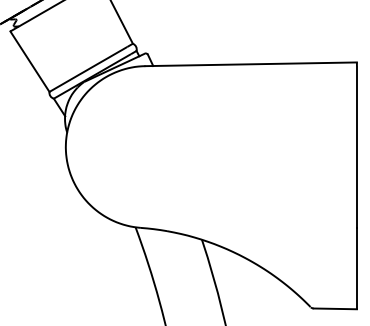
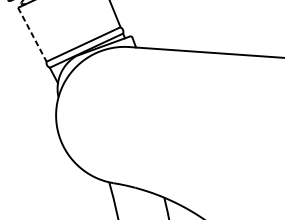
line: (29, 61) -> (32, 34), solid -> dashed

